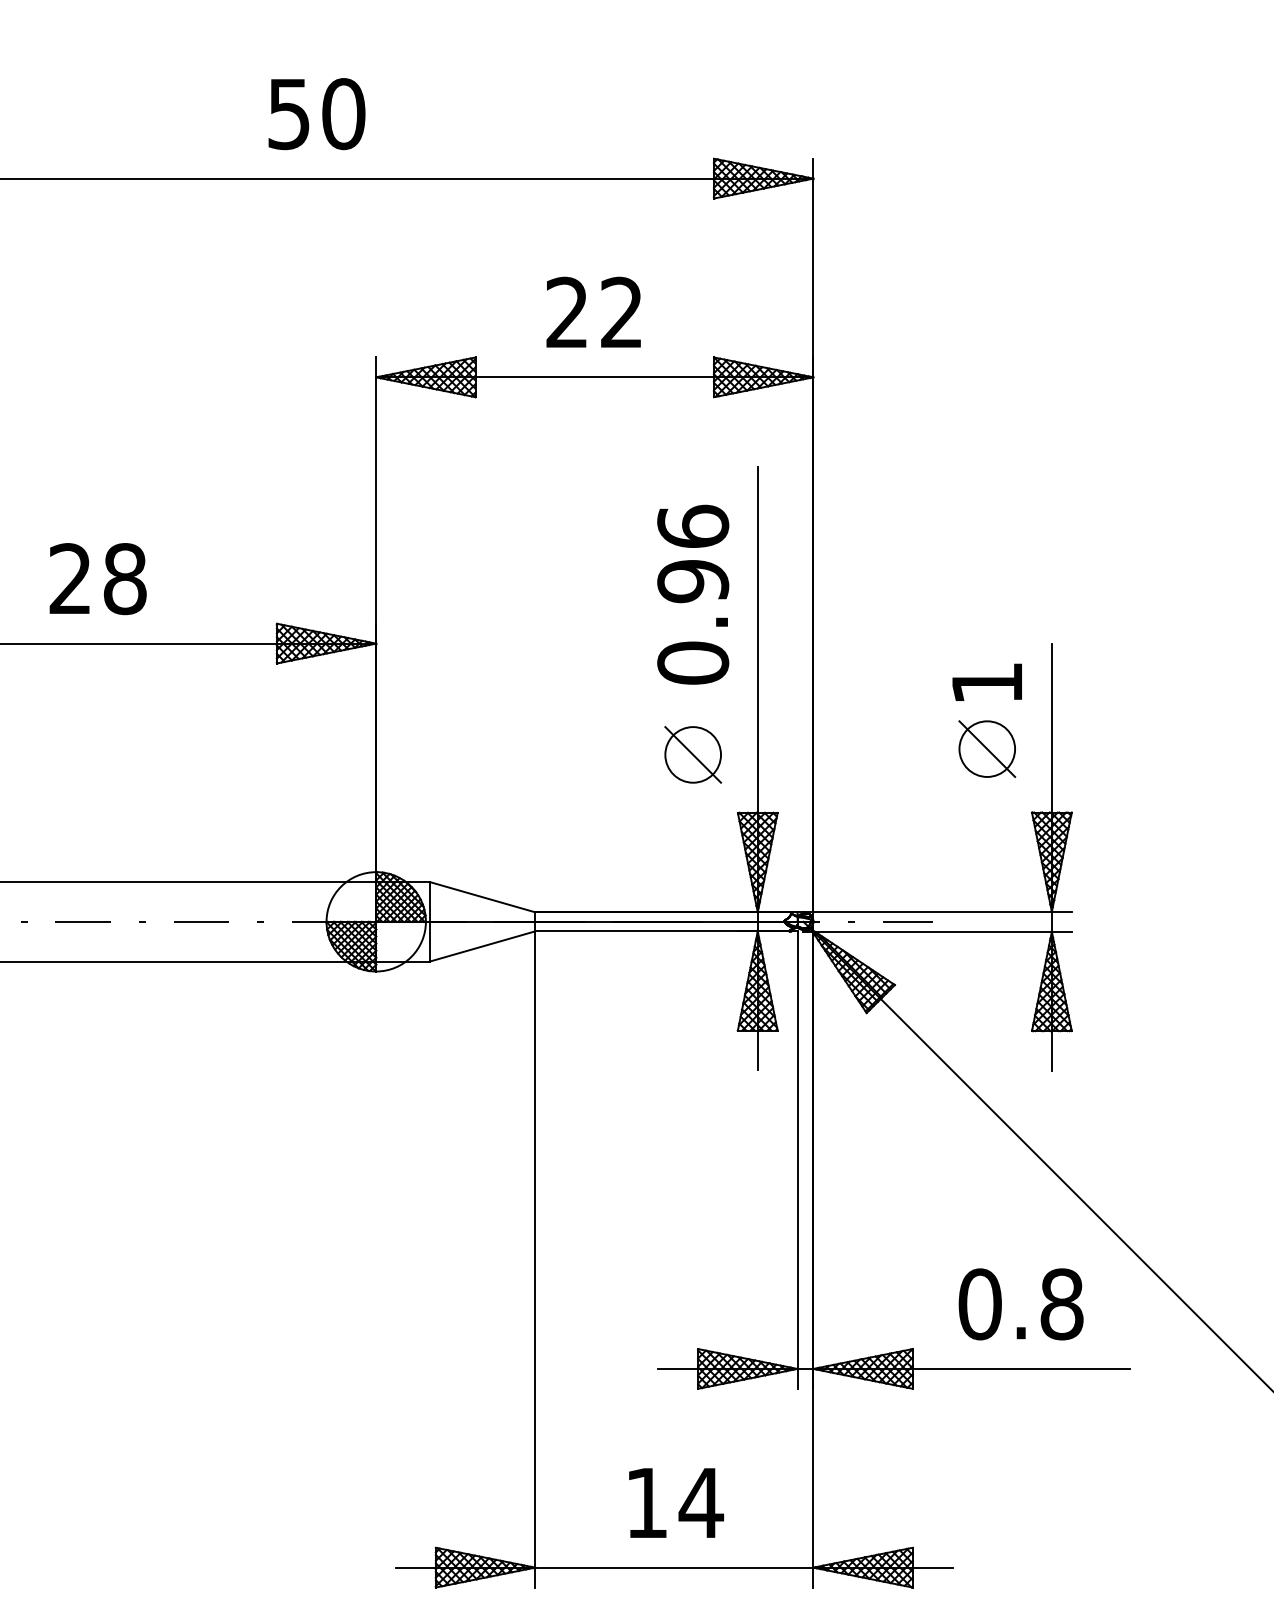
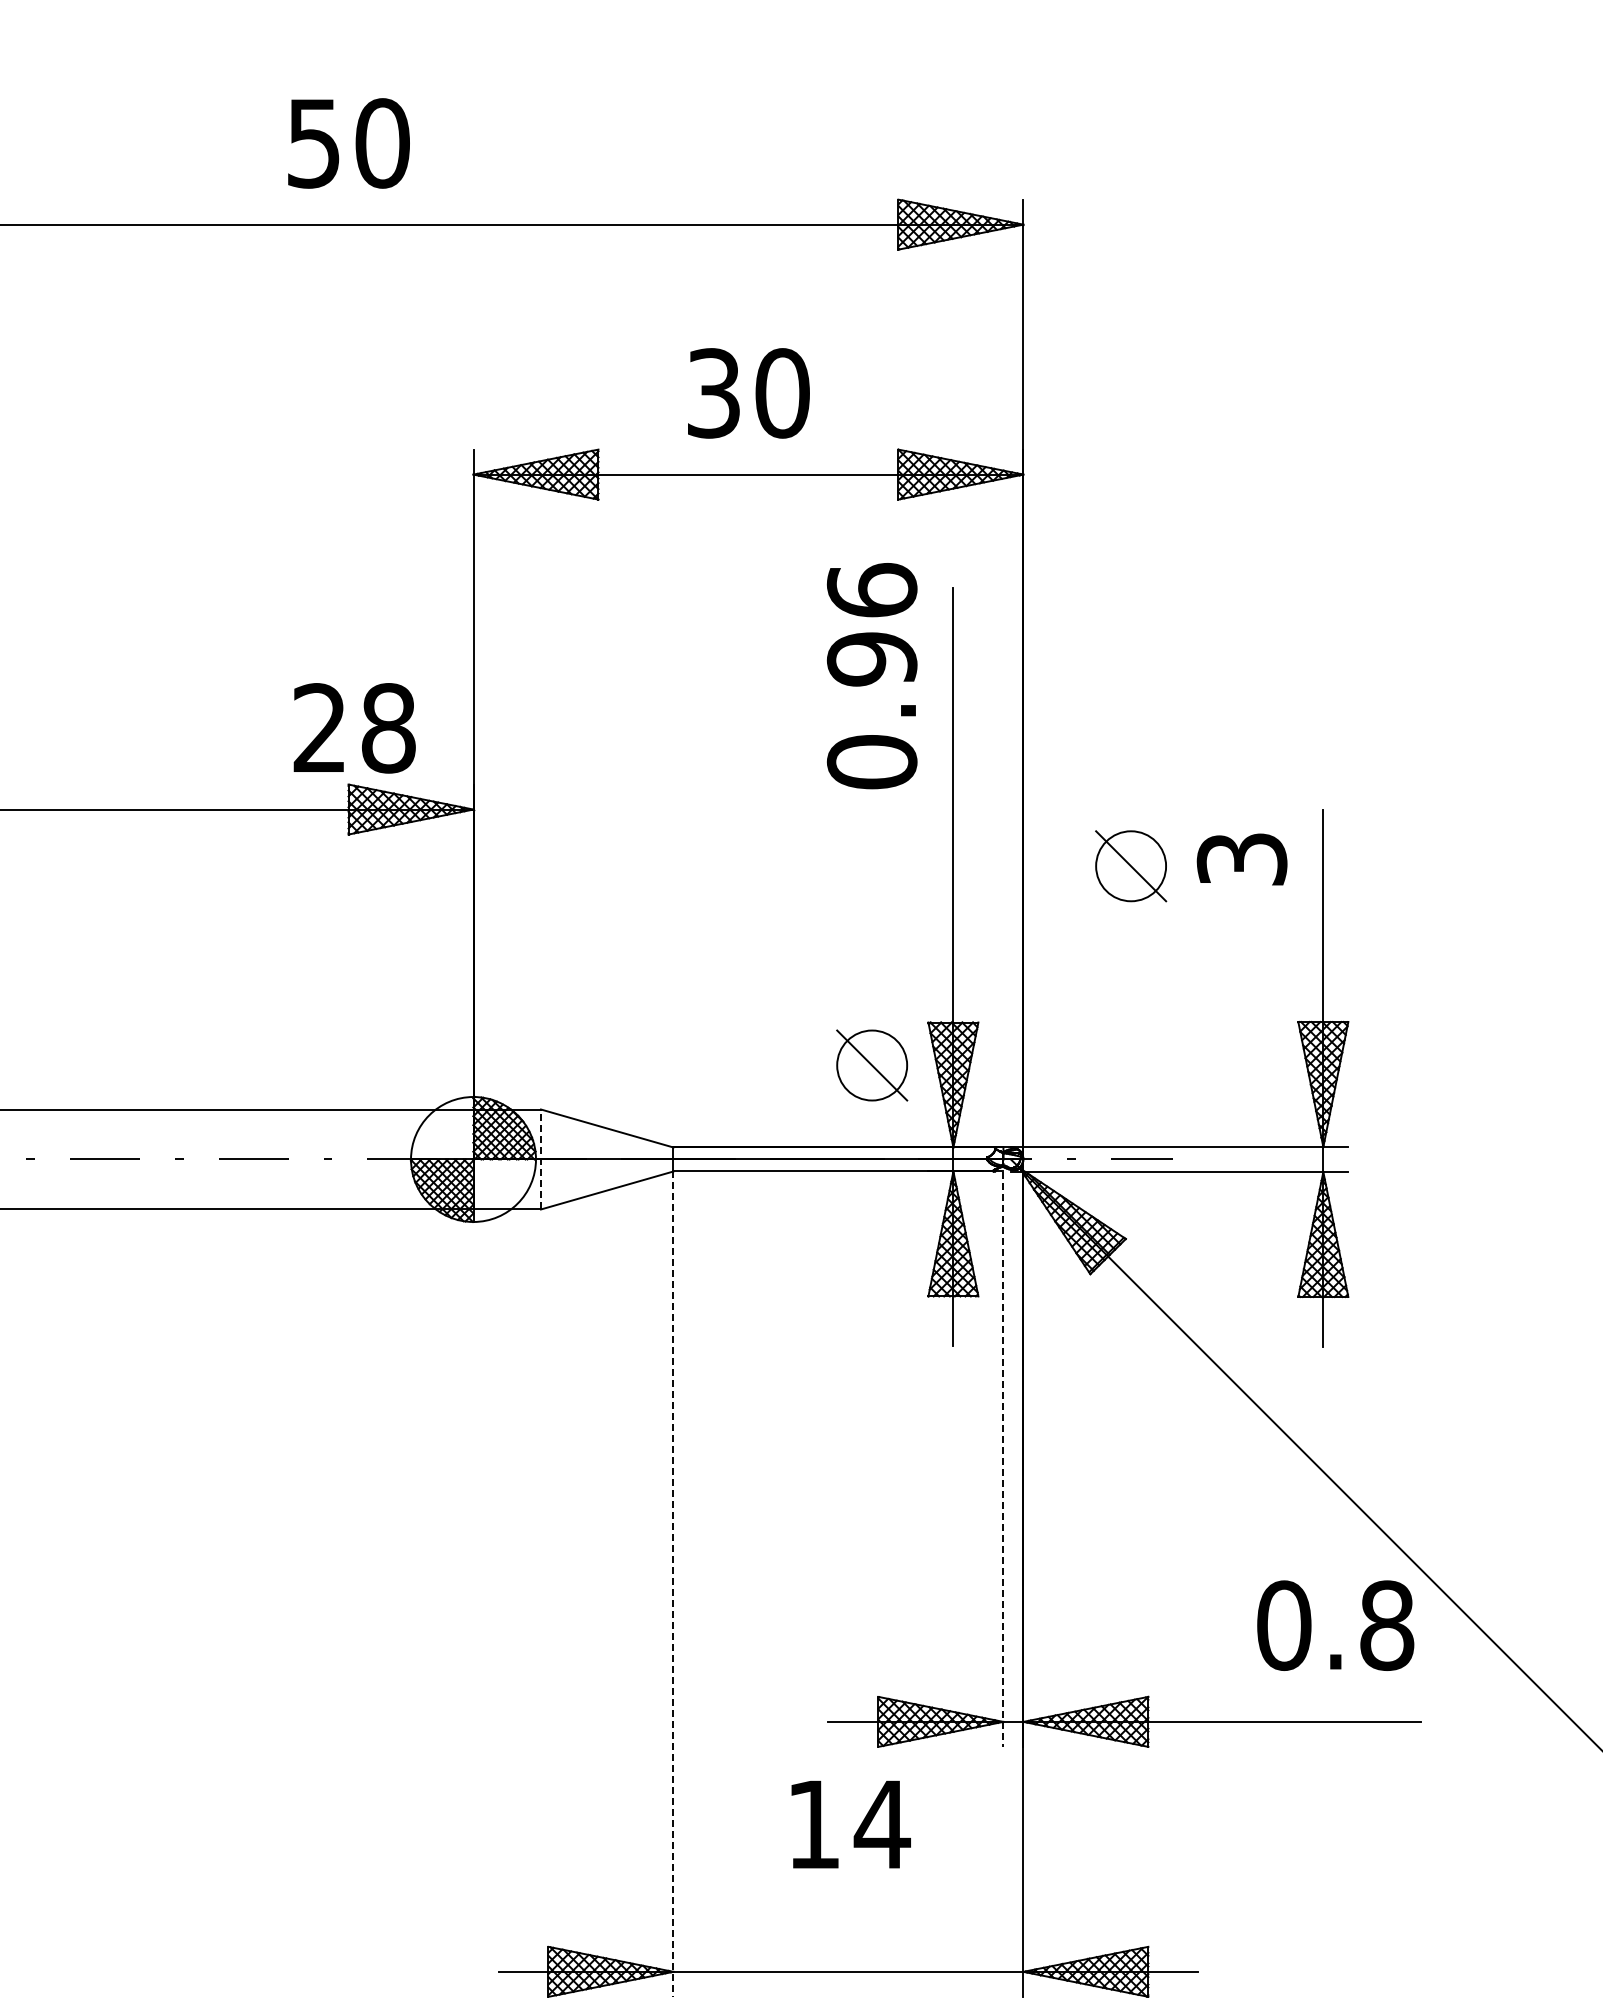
text: (316, 114) -> (348, 143), moved
text: (594, 312) -> (748, 393), 22 -> 30
text: (97, 579) -> (354, 728), moved
text: (692, 595) -> (871, 676), moved
text: (986, 683) -> (1241, 859), 1 -> 3
part: (987, 749) -> (1131, 866), moved
part: (693, 754) -> (872, 1065), moved
line: (429, 921) -> (540, 1159), solid -> dashed
line: (797, 1160) -> (1003, 1459), solid -> dashed
line: (535, 1259) -> (673, 1584), solid -> dashed
text: (1020, 1304) -> (1335, 1625), moved
text: (675, 1502) -> (850, 1824), moved

